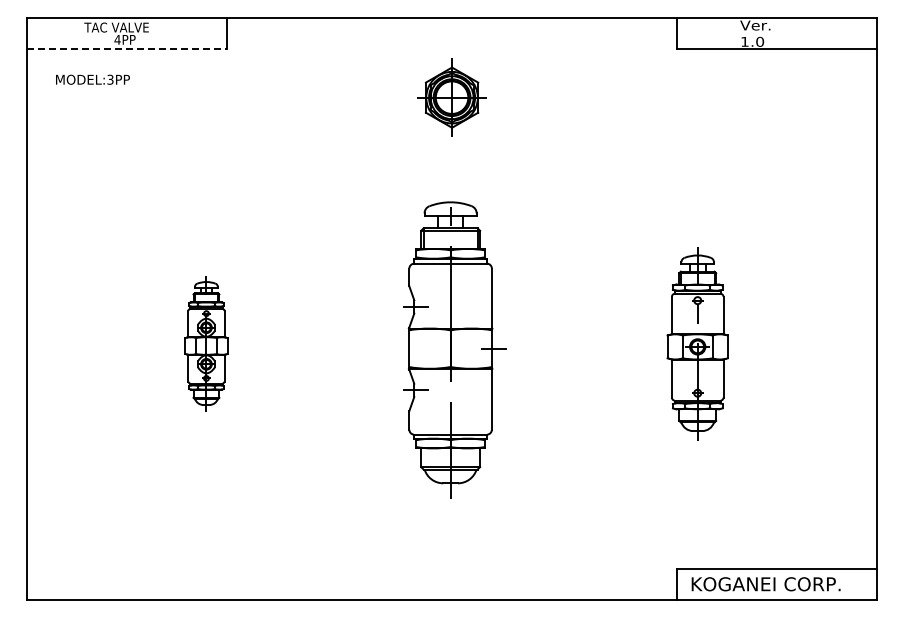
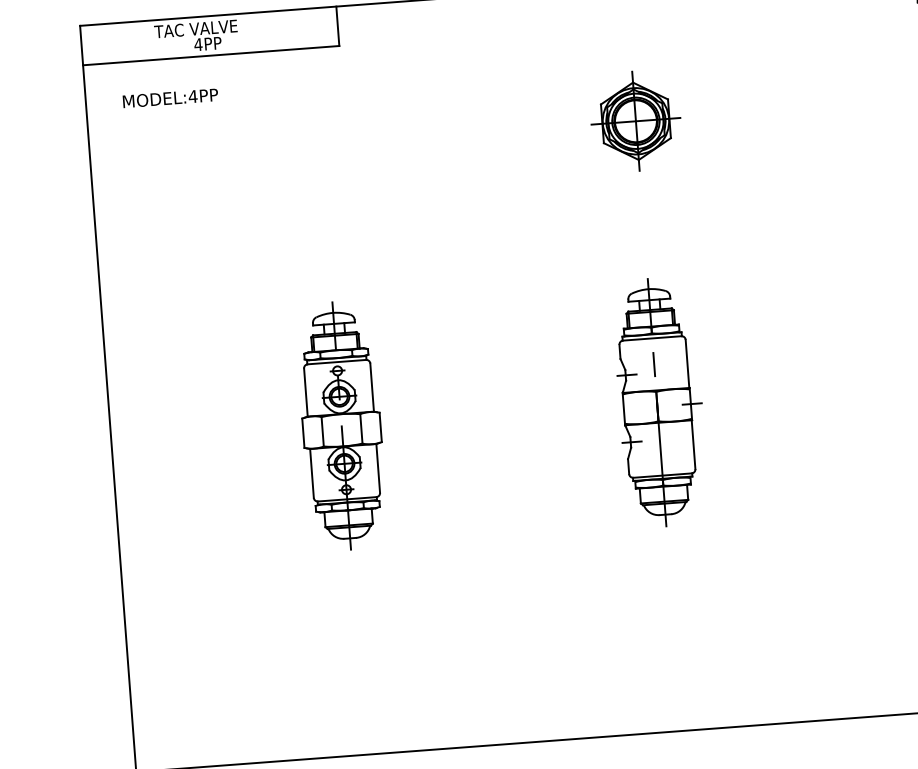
line: (126, 49) -> (210, 56), dashed -> solid
text: (110, 79) -> (193, 96), MODEL:3PP -> MODEL:4PP
part: (451, 97) -> (635, 121), moved
part: (206, 343) -> (341, 425), size x1.43
part: (454, 343) -> (660, 401), size x0.62

